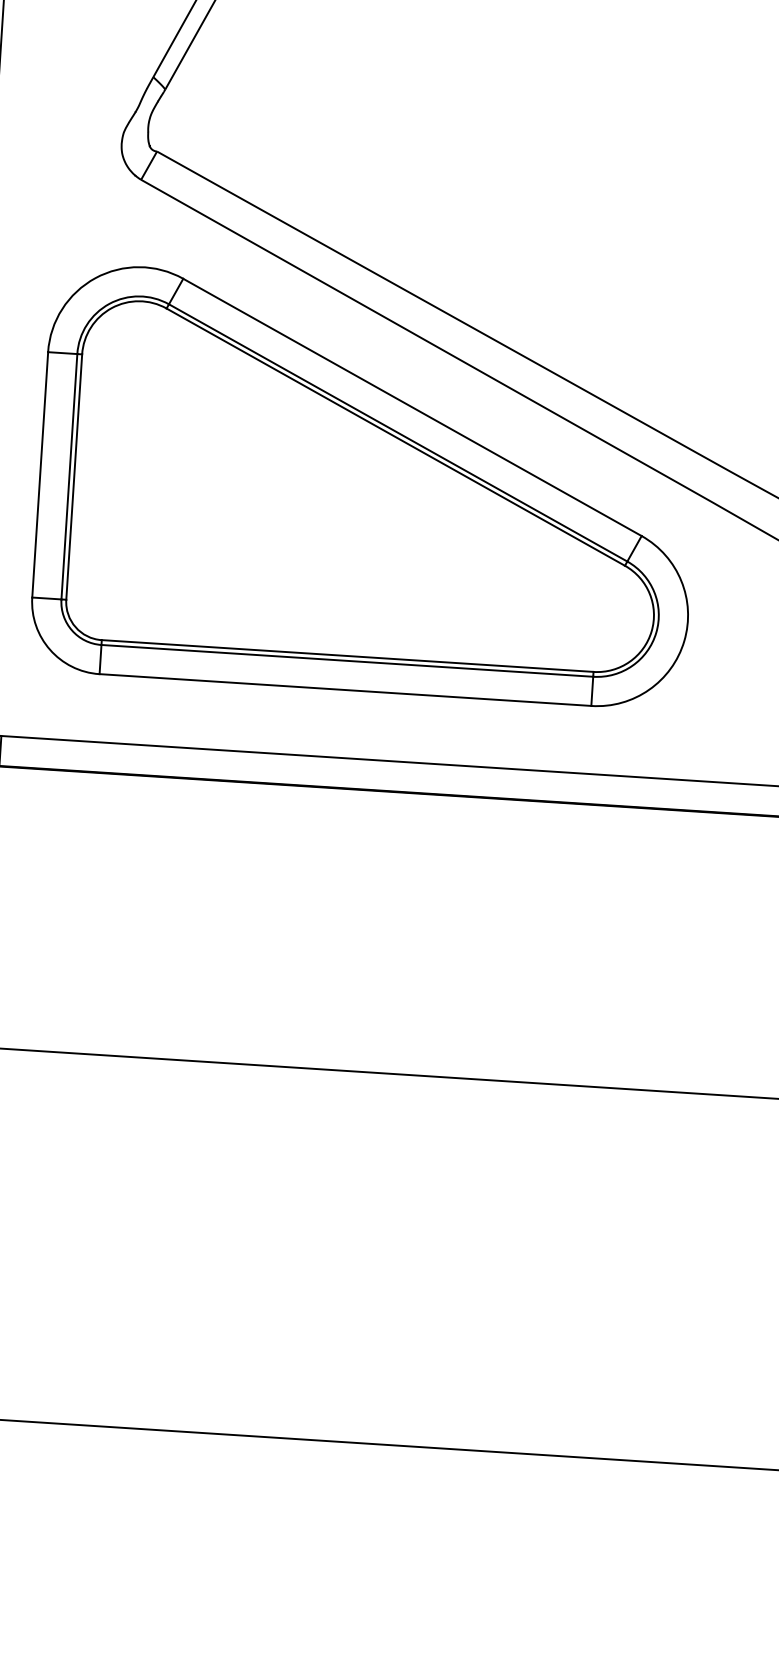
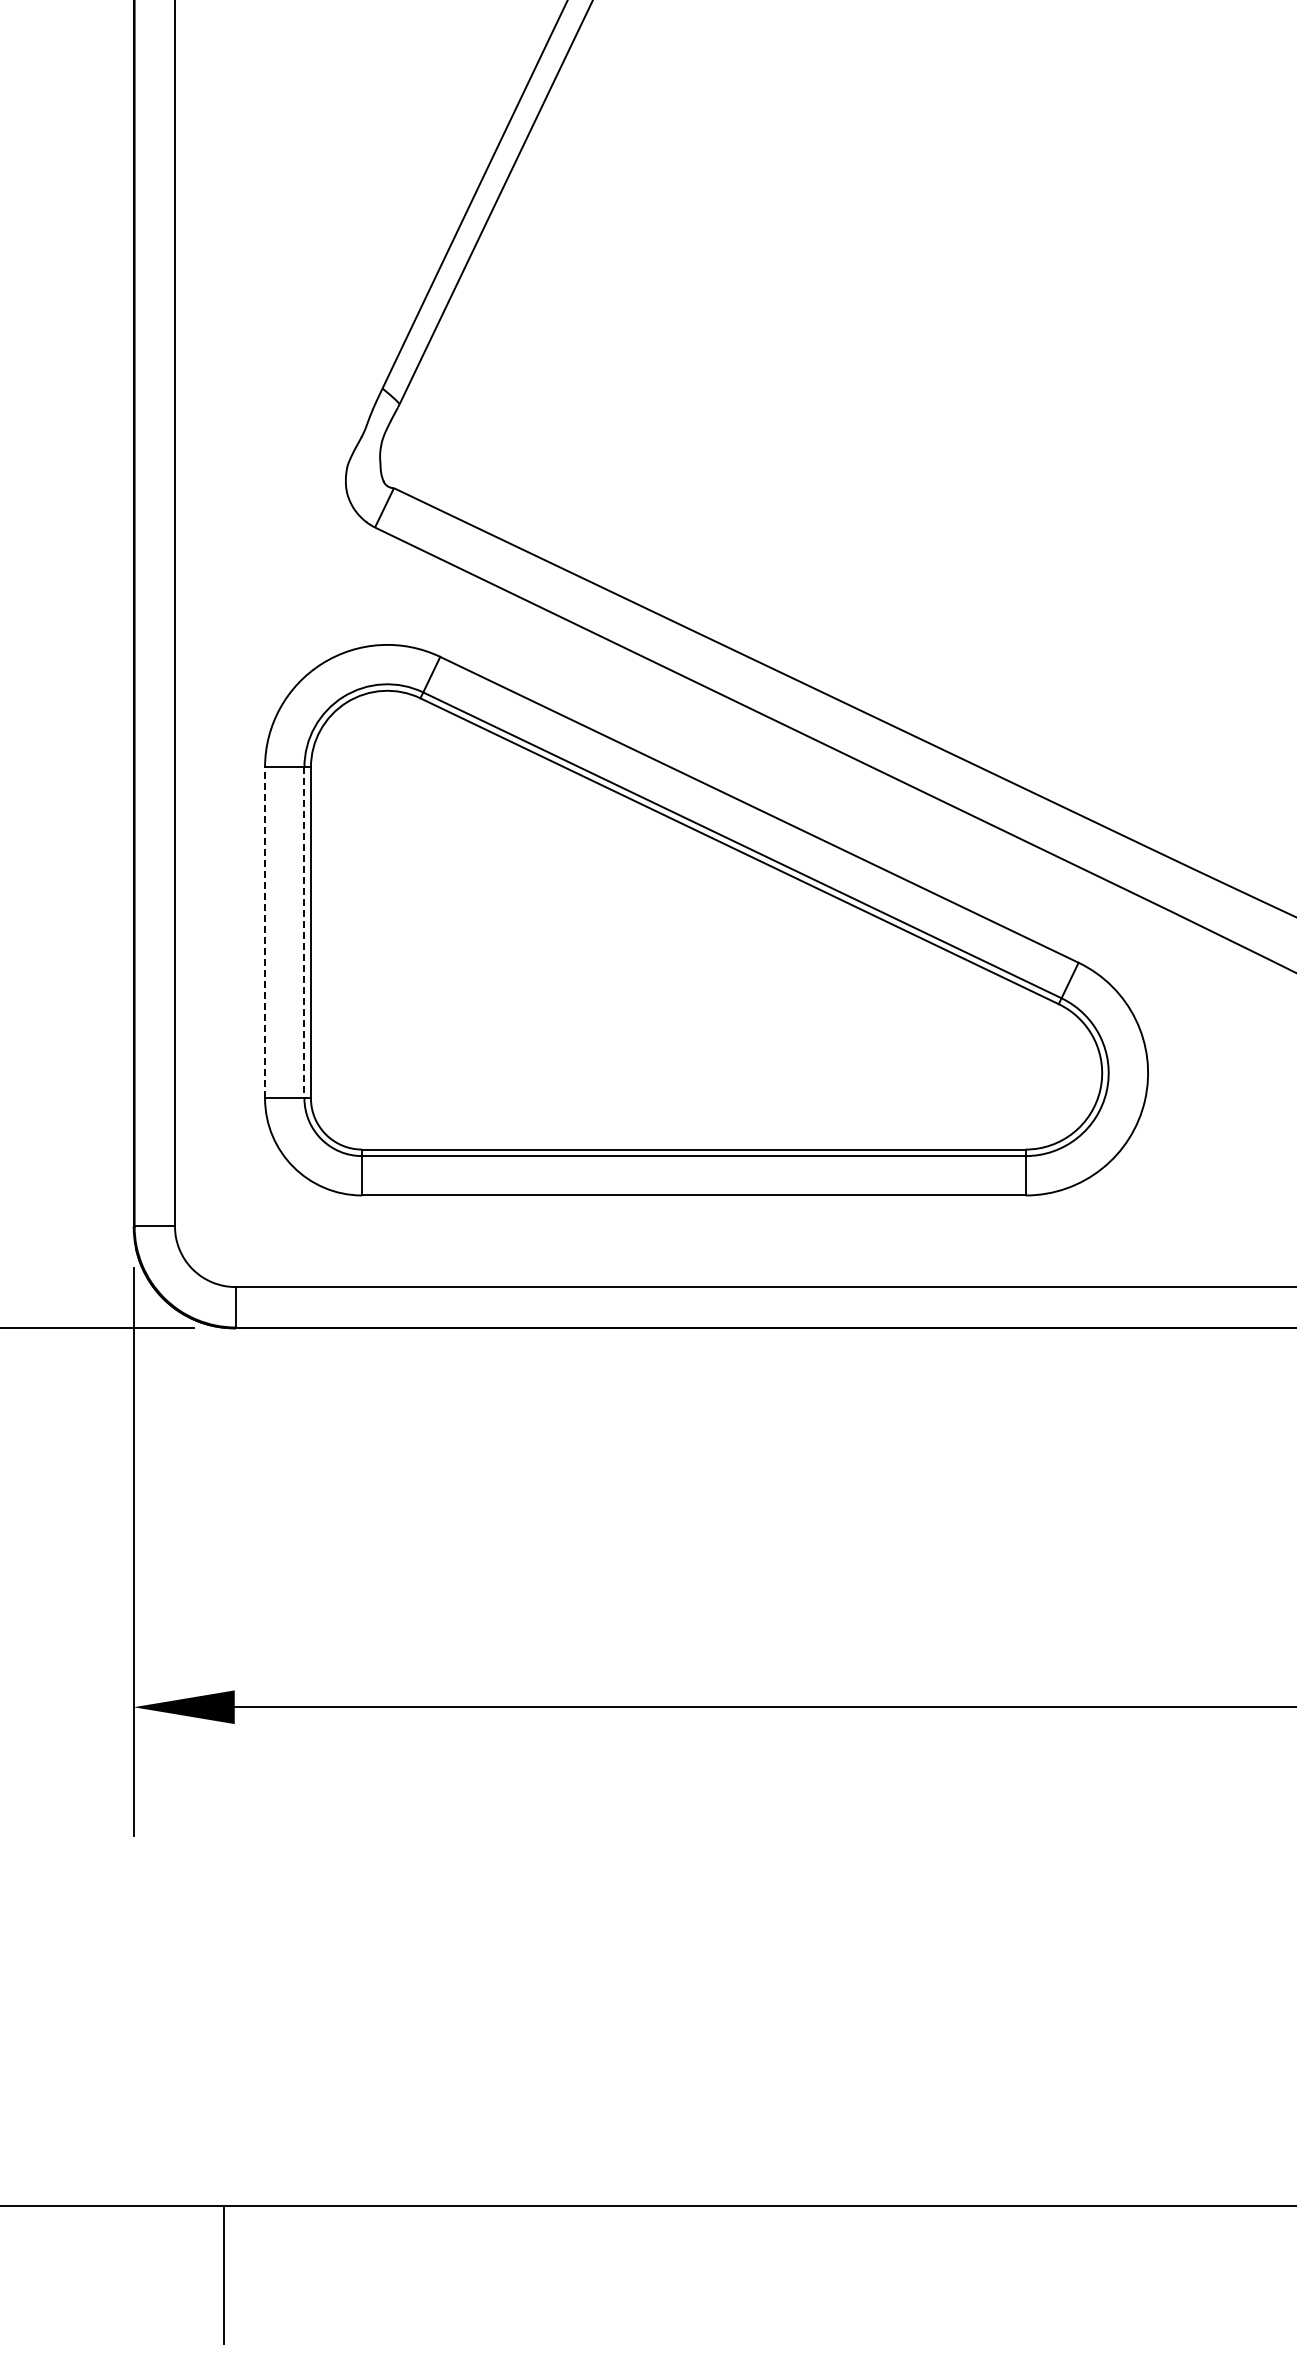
line: (40, 474) -> (265, 932), solid -> dashed
line: (69, 476) -> (304, 932), solid -> dashed

